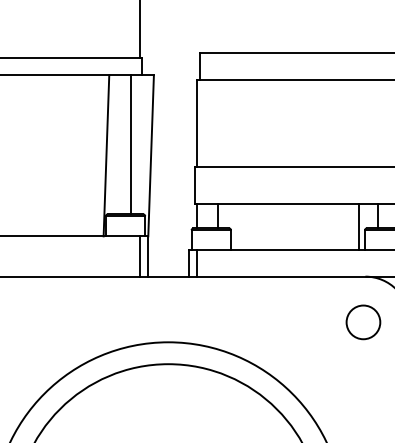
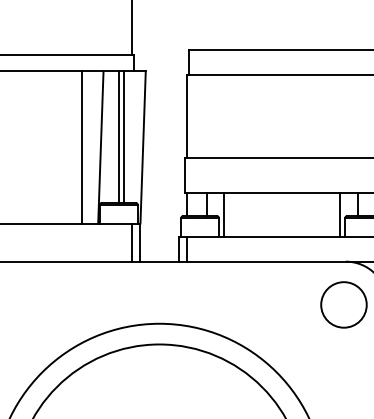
line: (125, 144) -> (118, 136), added
line: (86, 155) -> (82, 147), added
line: (236, 226) -> (223, 214), added
circle: (363, 322) -> (344, 305), size x1.43

